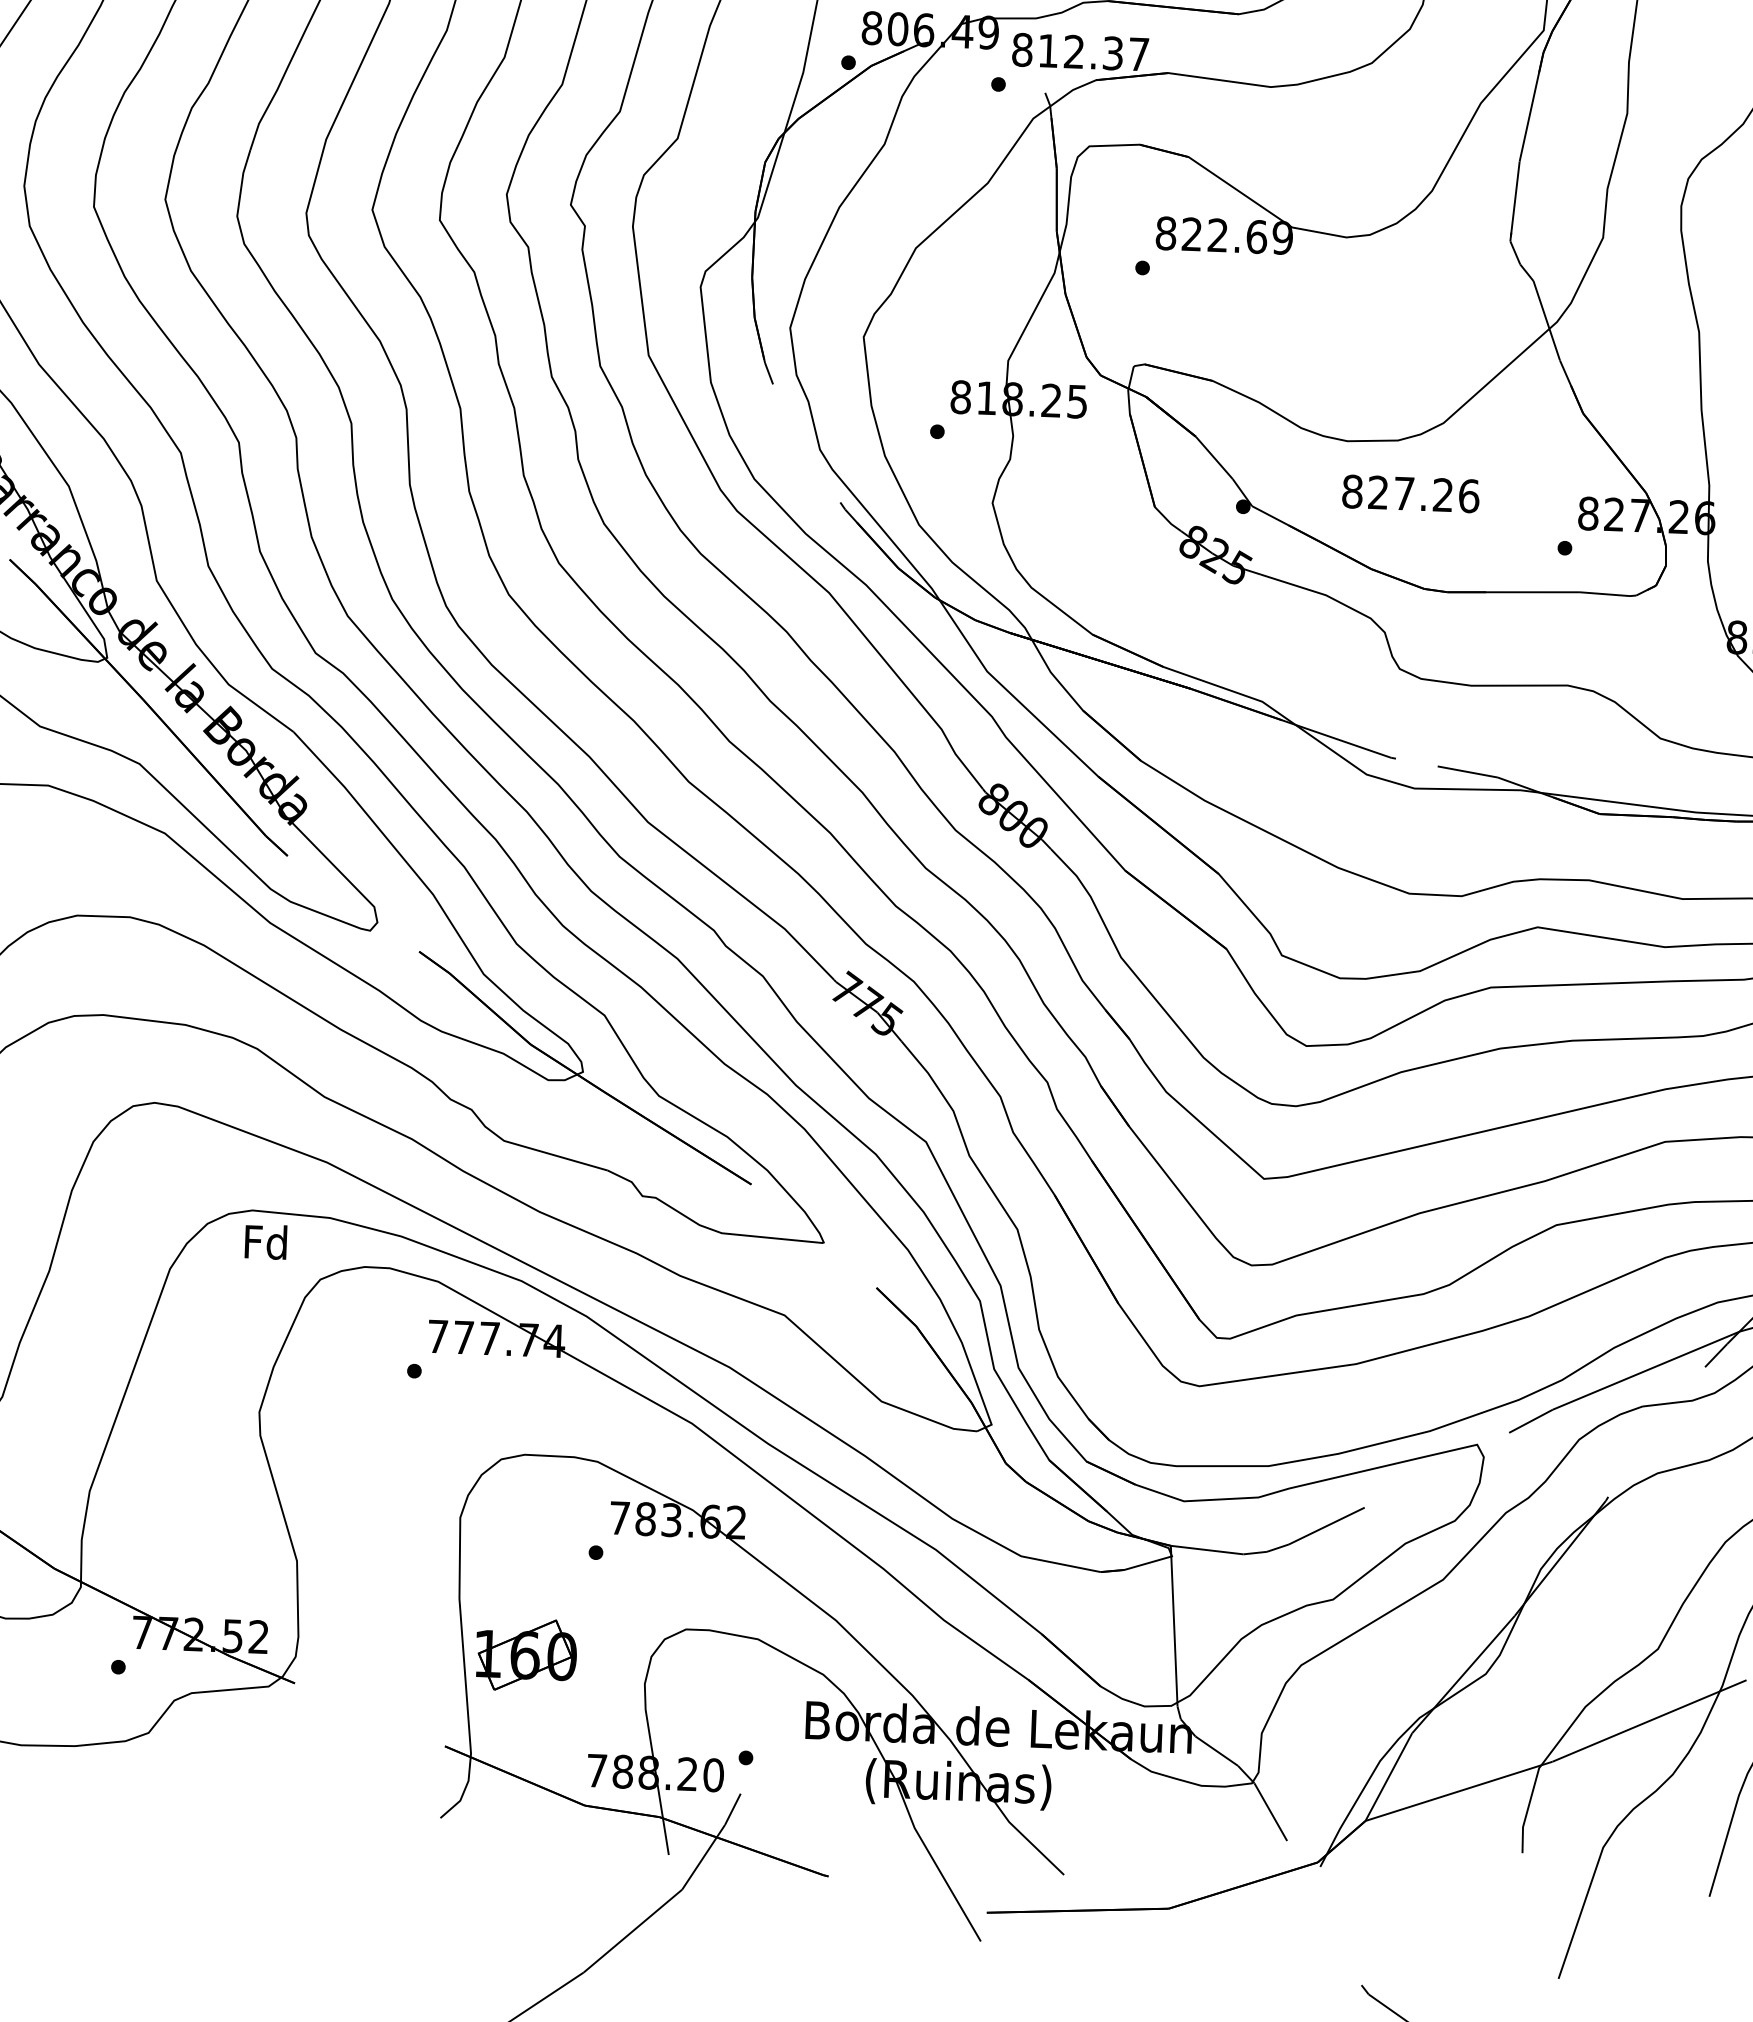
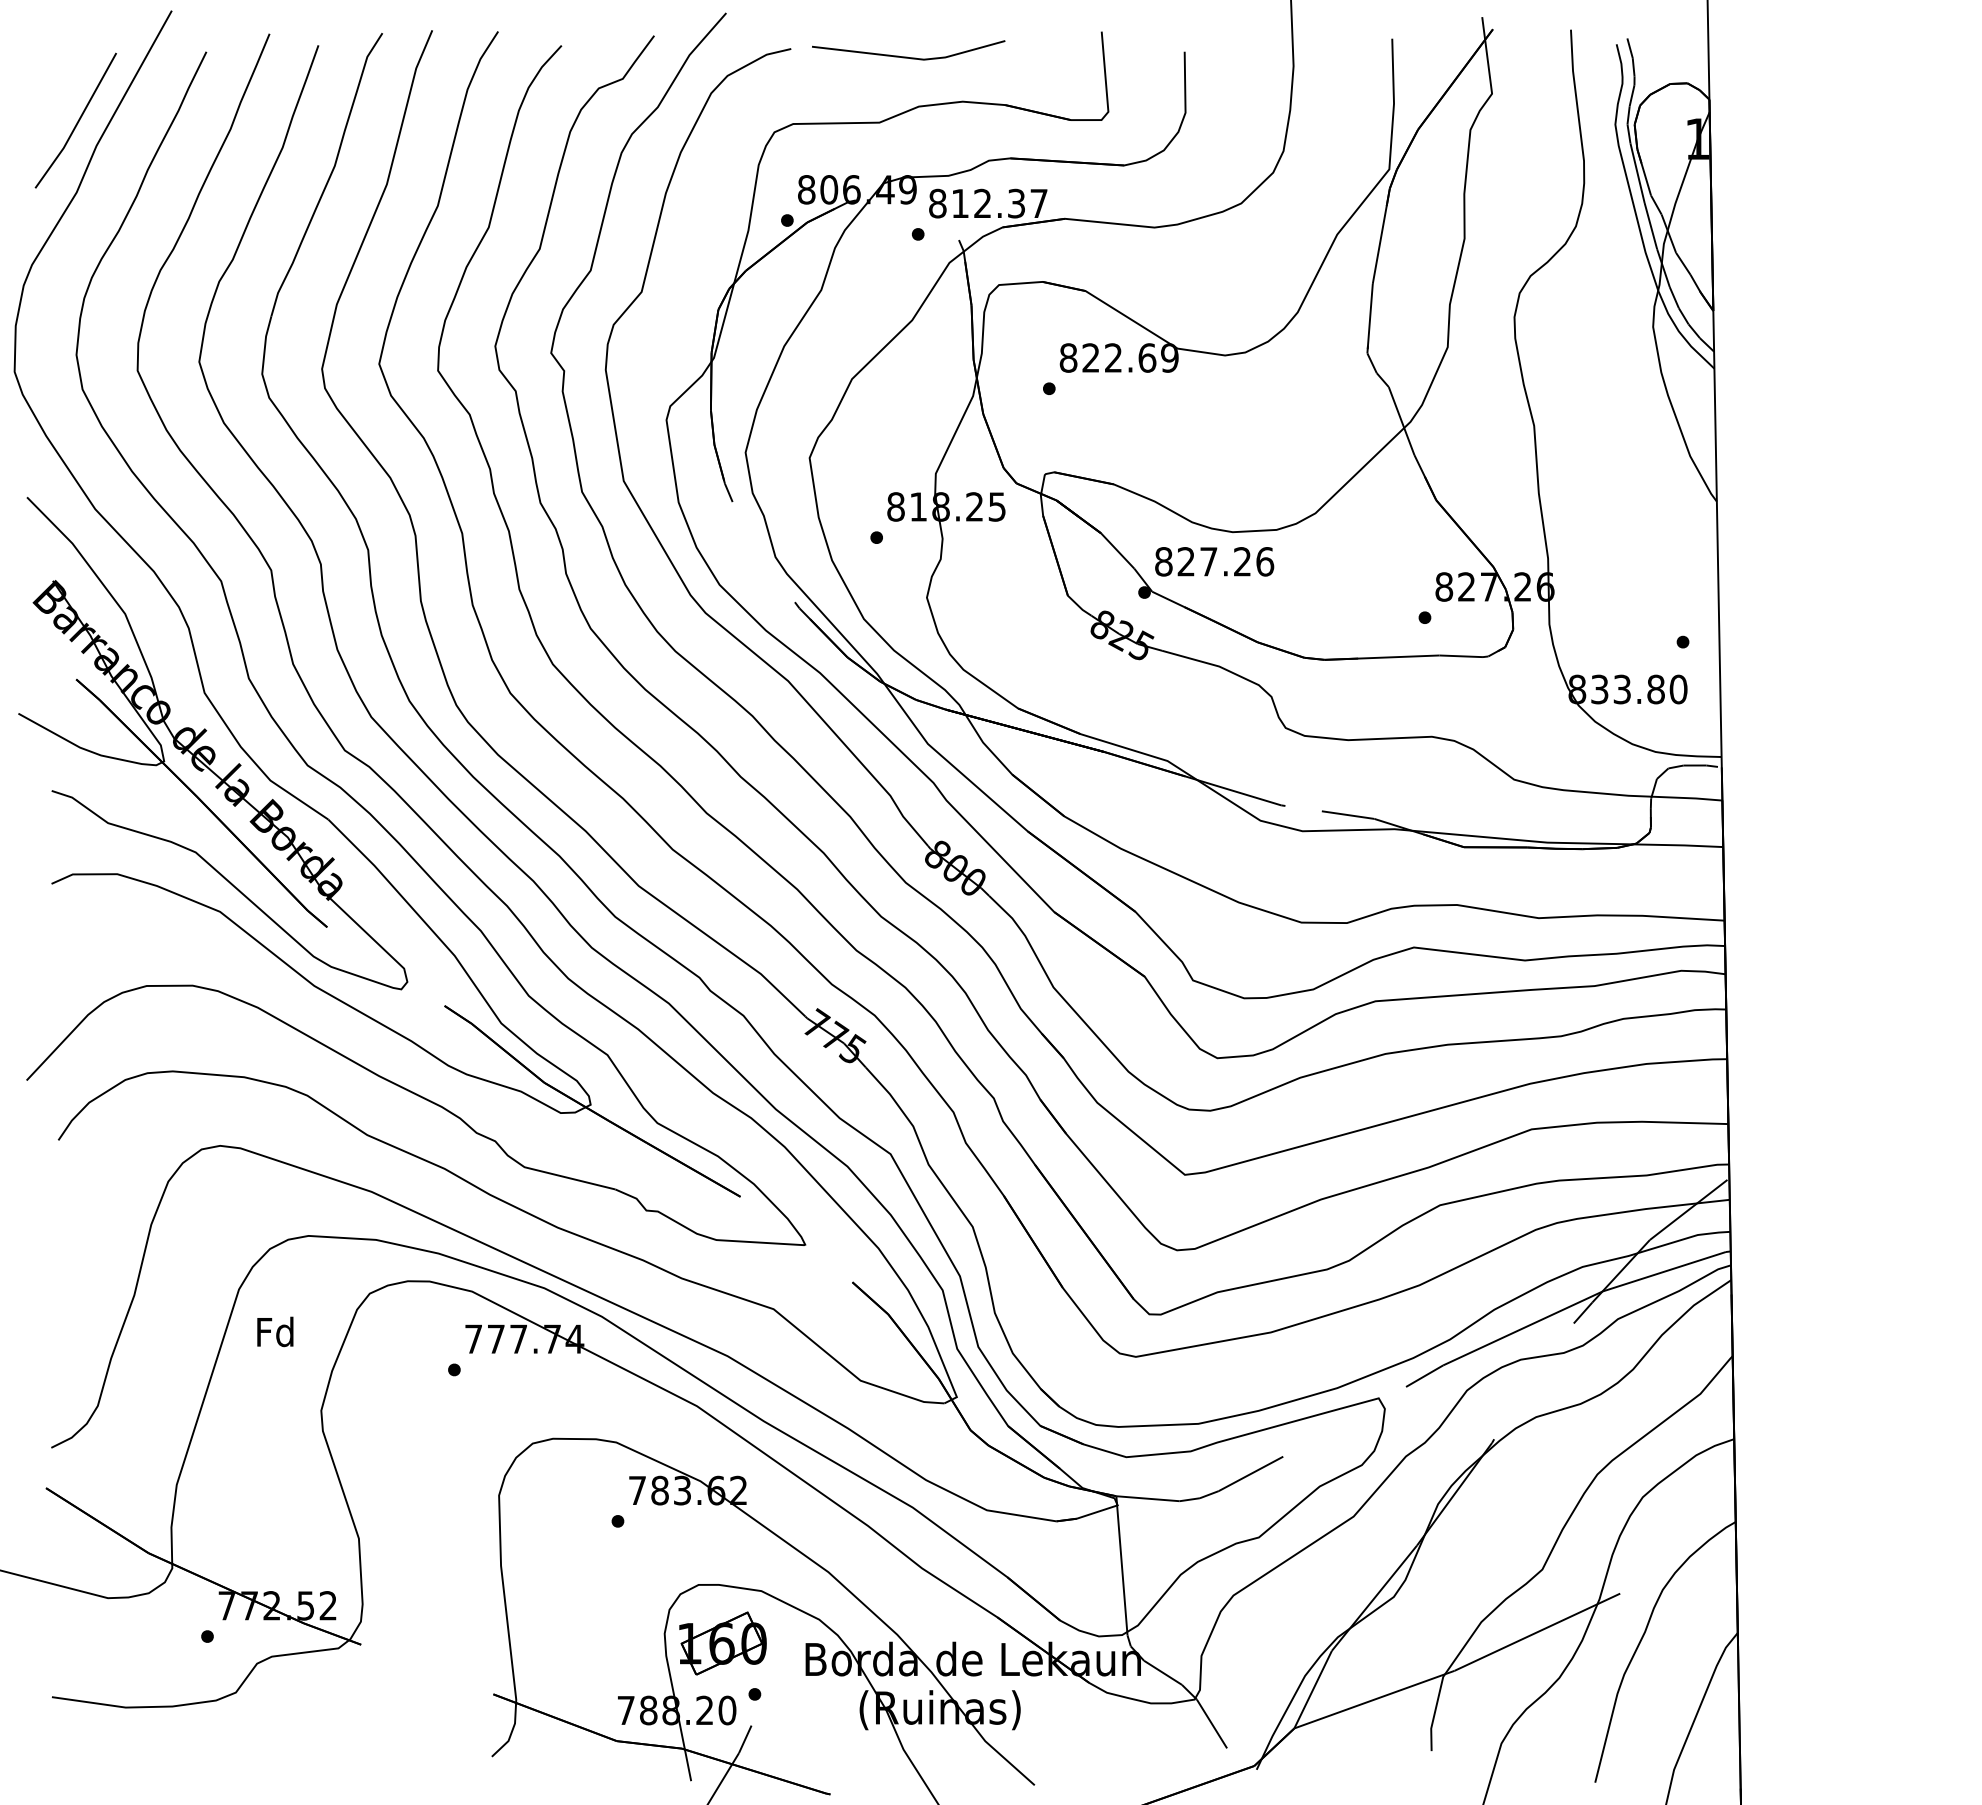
text: (1410, 493) -> (1214, 561), moved
text: (266, 1241) -> (275, 1331), moved
part: (525, 1655) -> (722, 1643), moved

